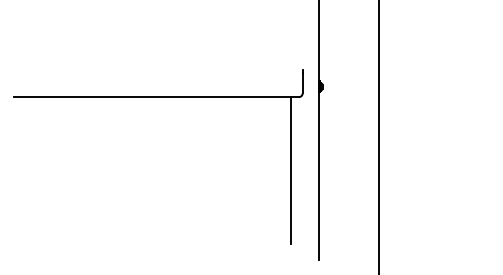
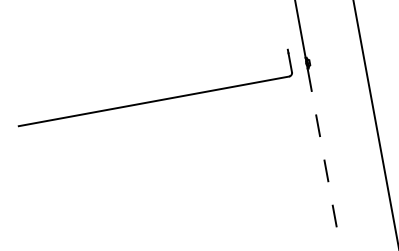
line: (291, 170) -> (294, 147), removed
line: (319, 176) -> (322, 148), solid -> dashed

